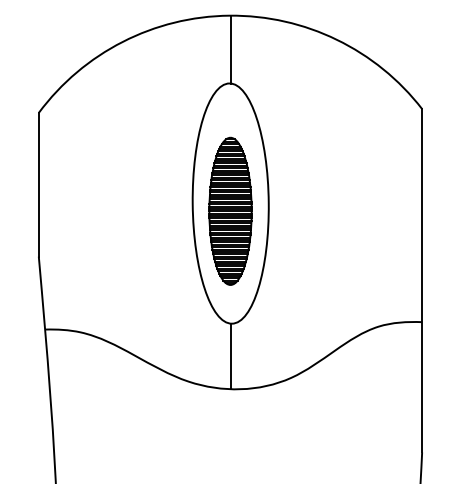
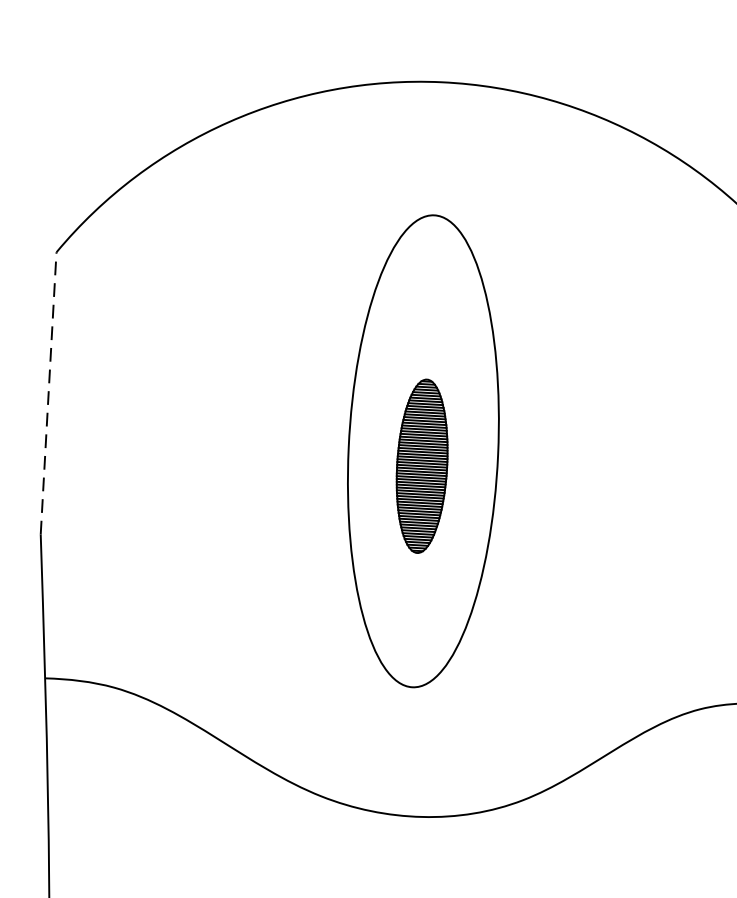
line: (230, 49) -> (439, 148), removed
line: (38, 184) -> (48, 392), solid -> dashed
part: (230, 210) -> (422, 464), size x0.6
line: (230, 356) -> (406, 751), removed

